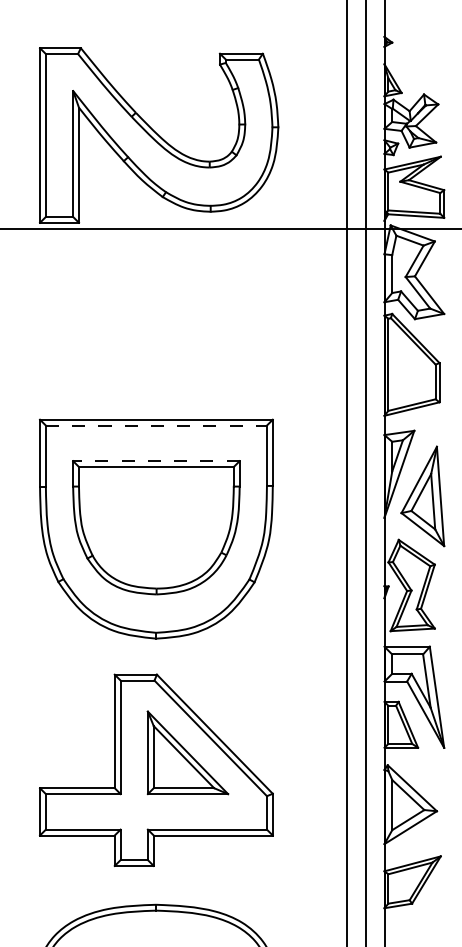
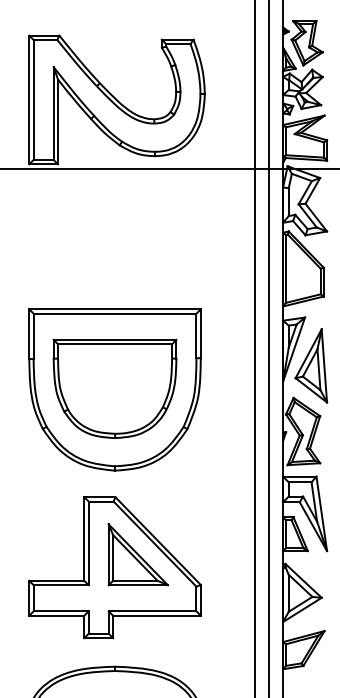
part: (417, 58) -> (307, 43), added
line: (156, 425) -> (115, 313), dashed -> solid
line: (155, 461) -> (114, 340), dashed -> solid

